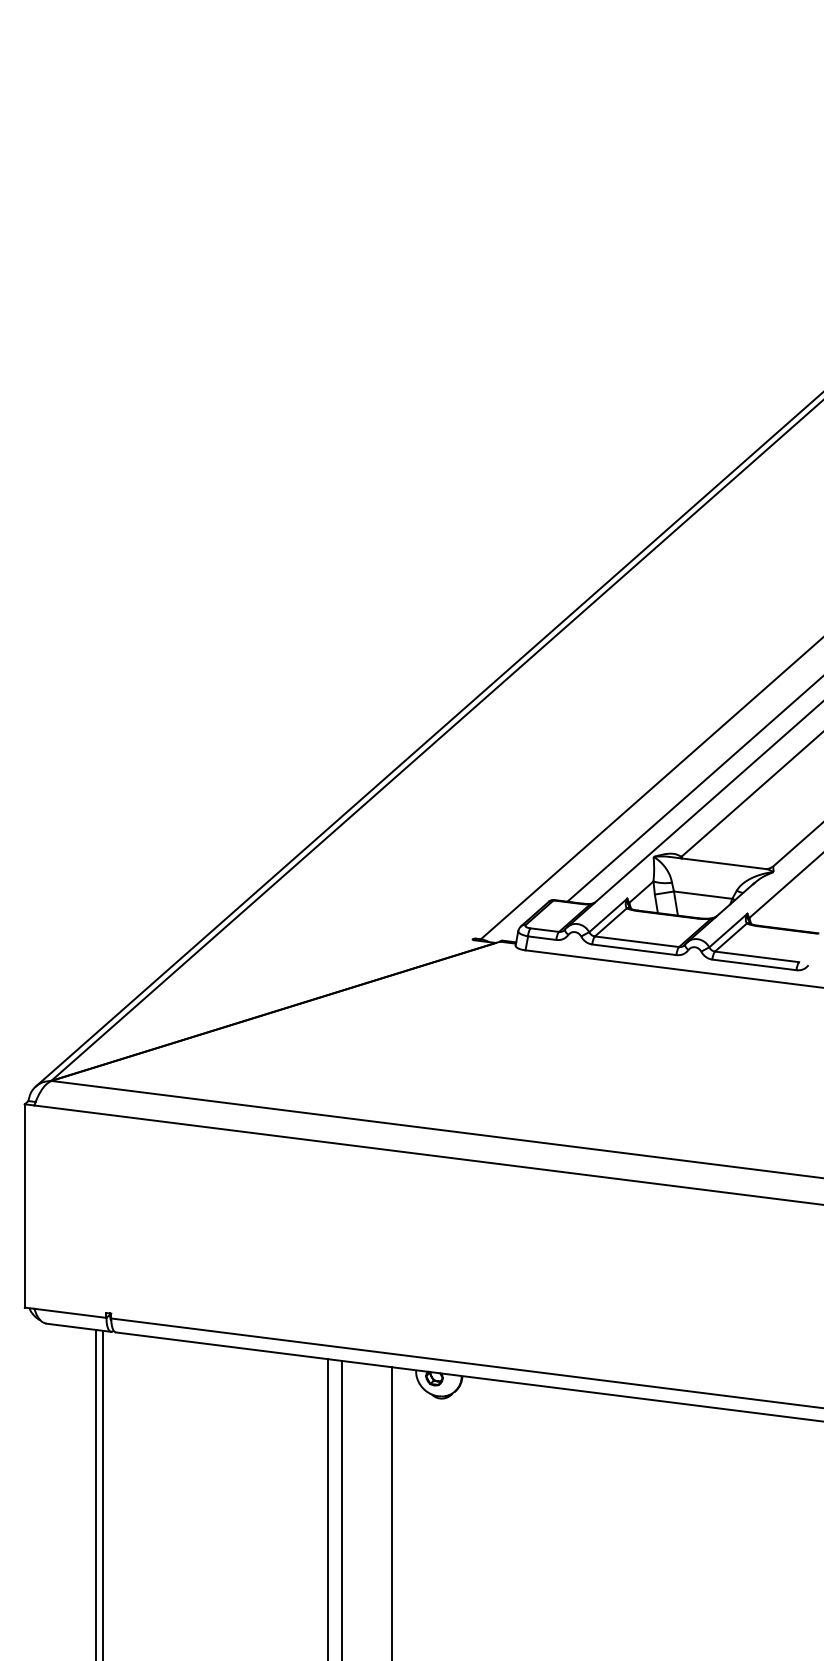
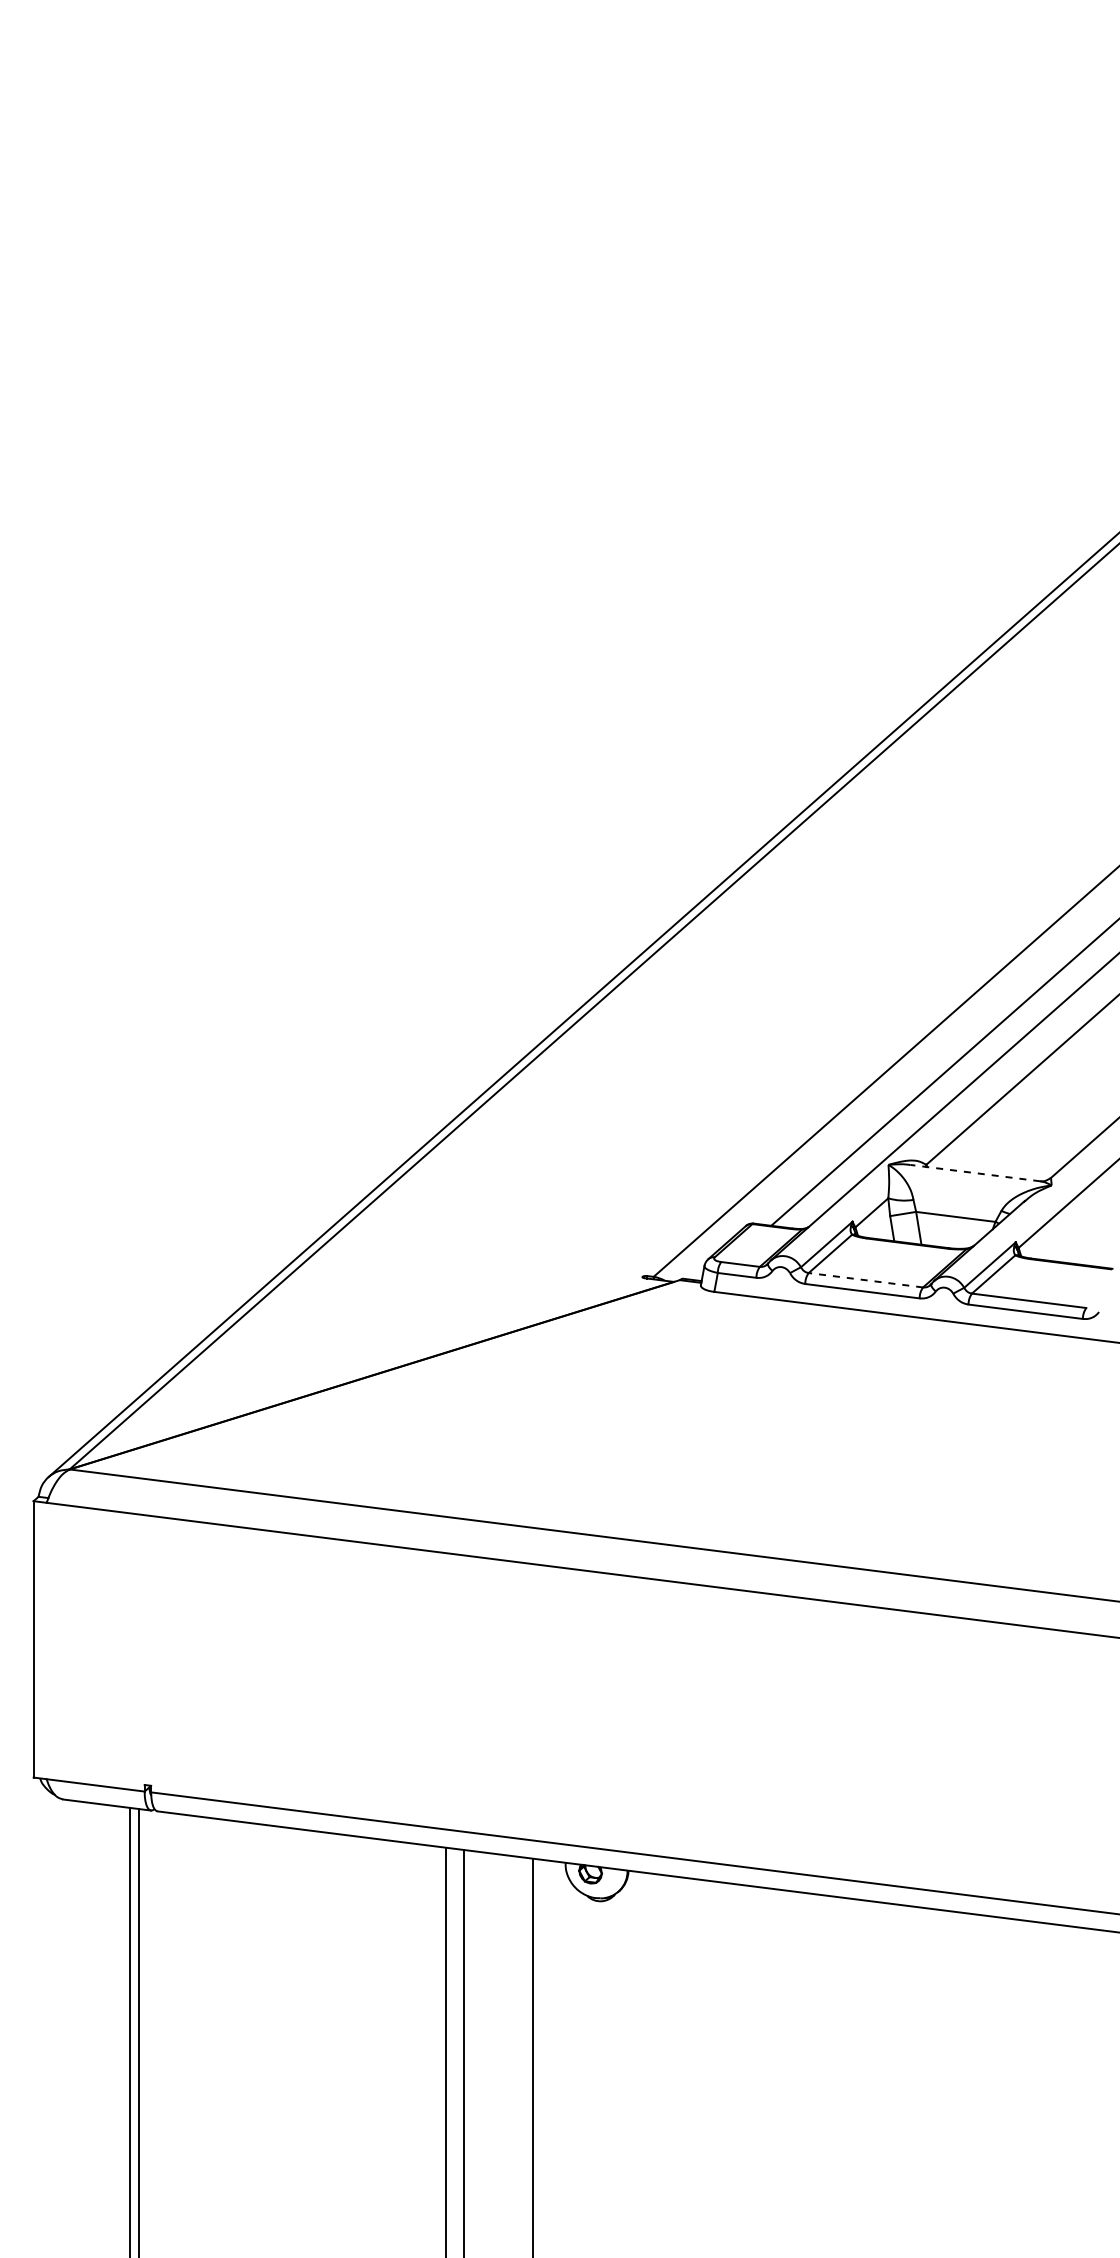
line: (716, 863) -> (974, 1173), solid -> dashed
line: (636, 941) -> (865, 1280), solid -> dashed

